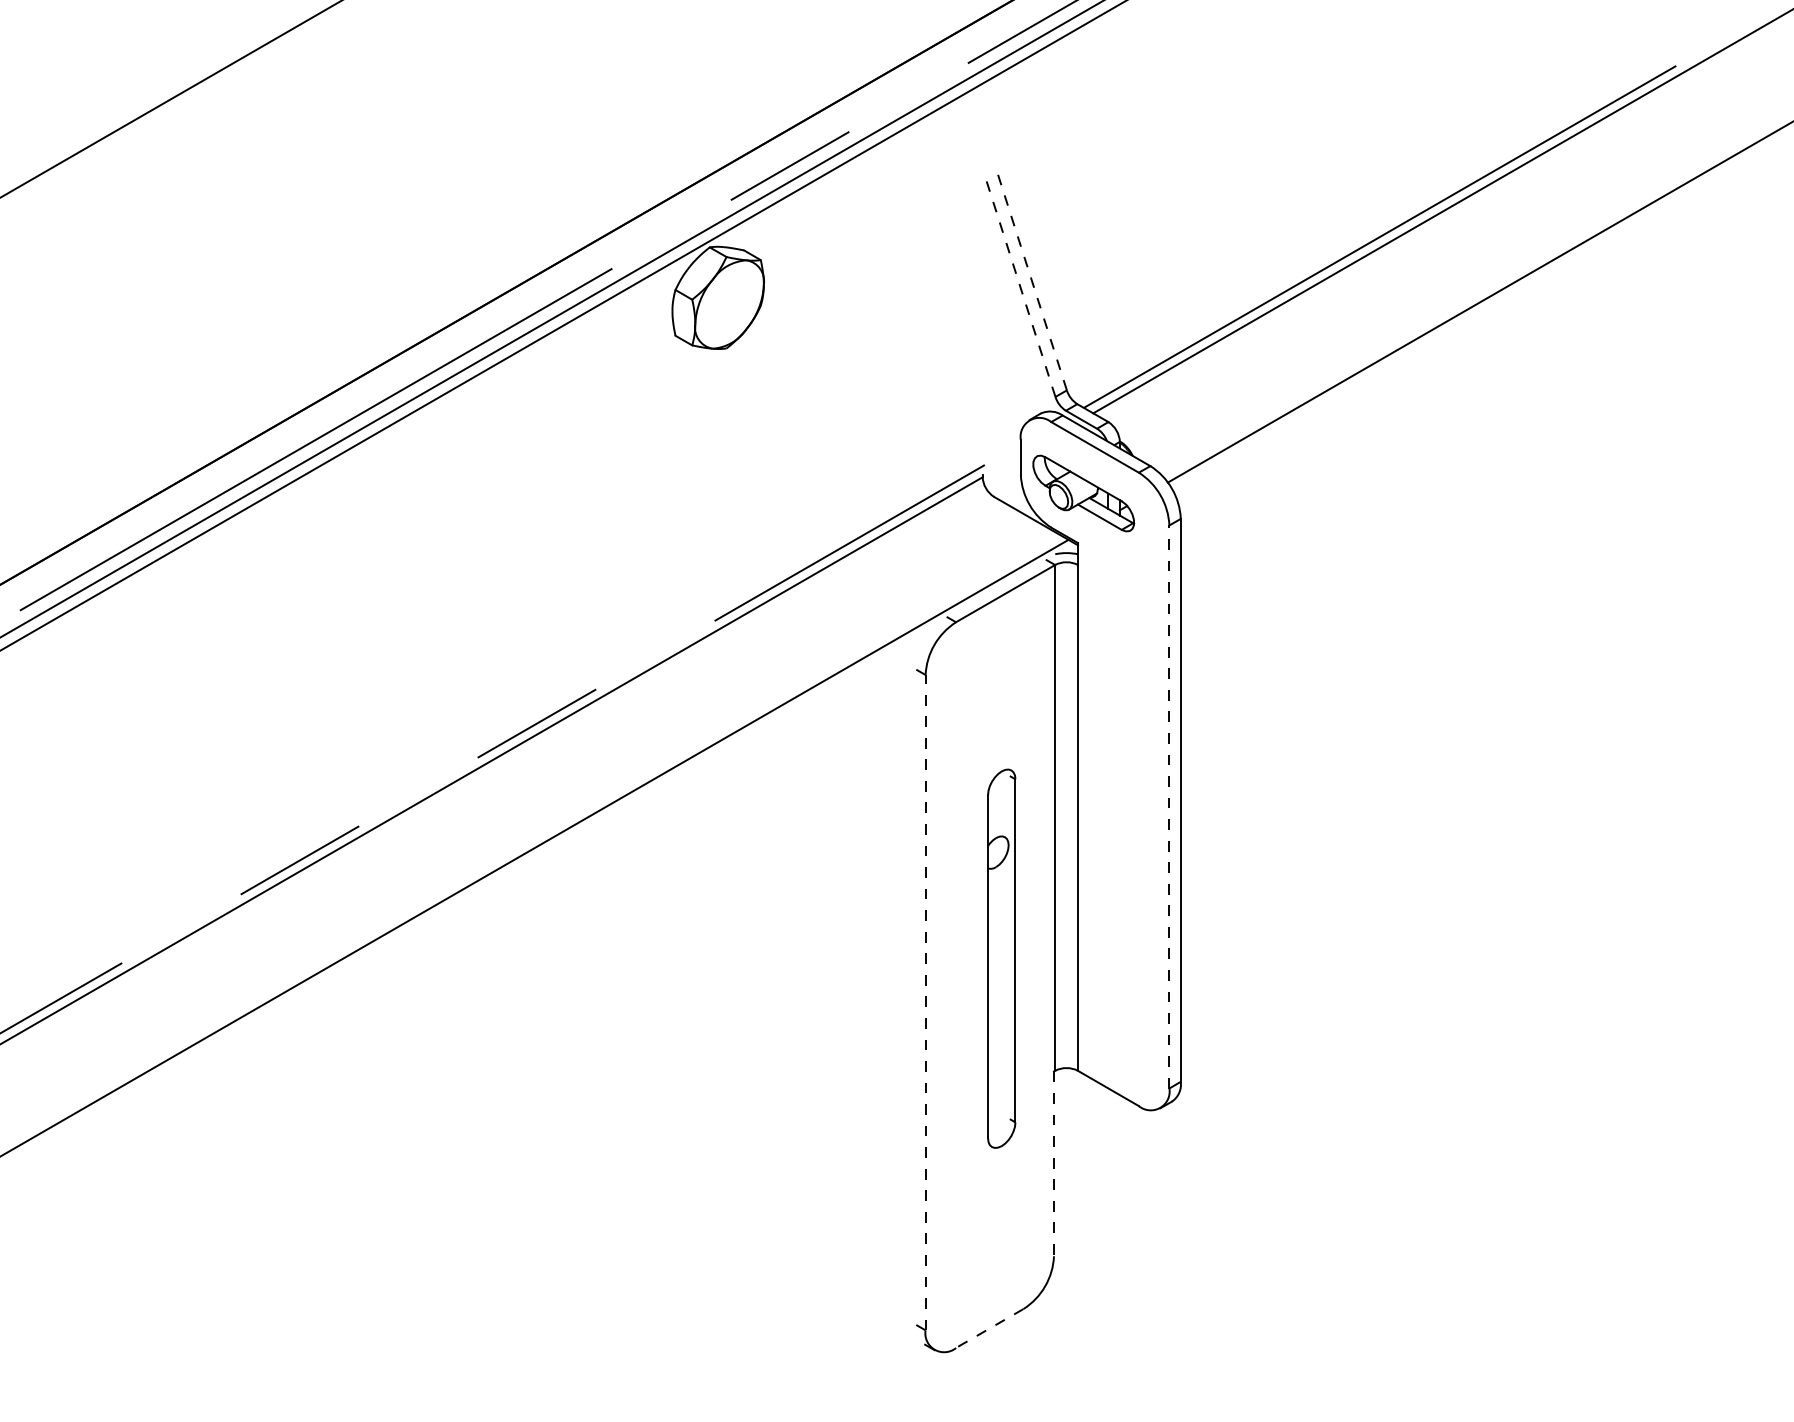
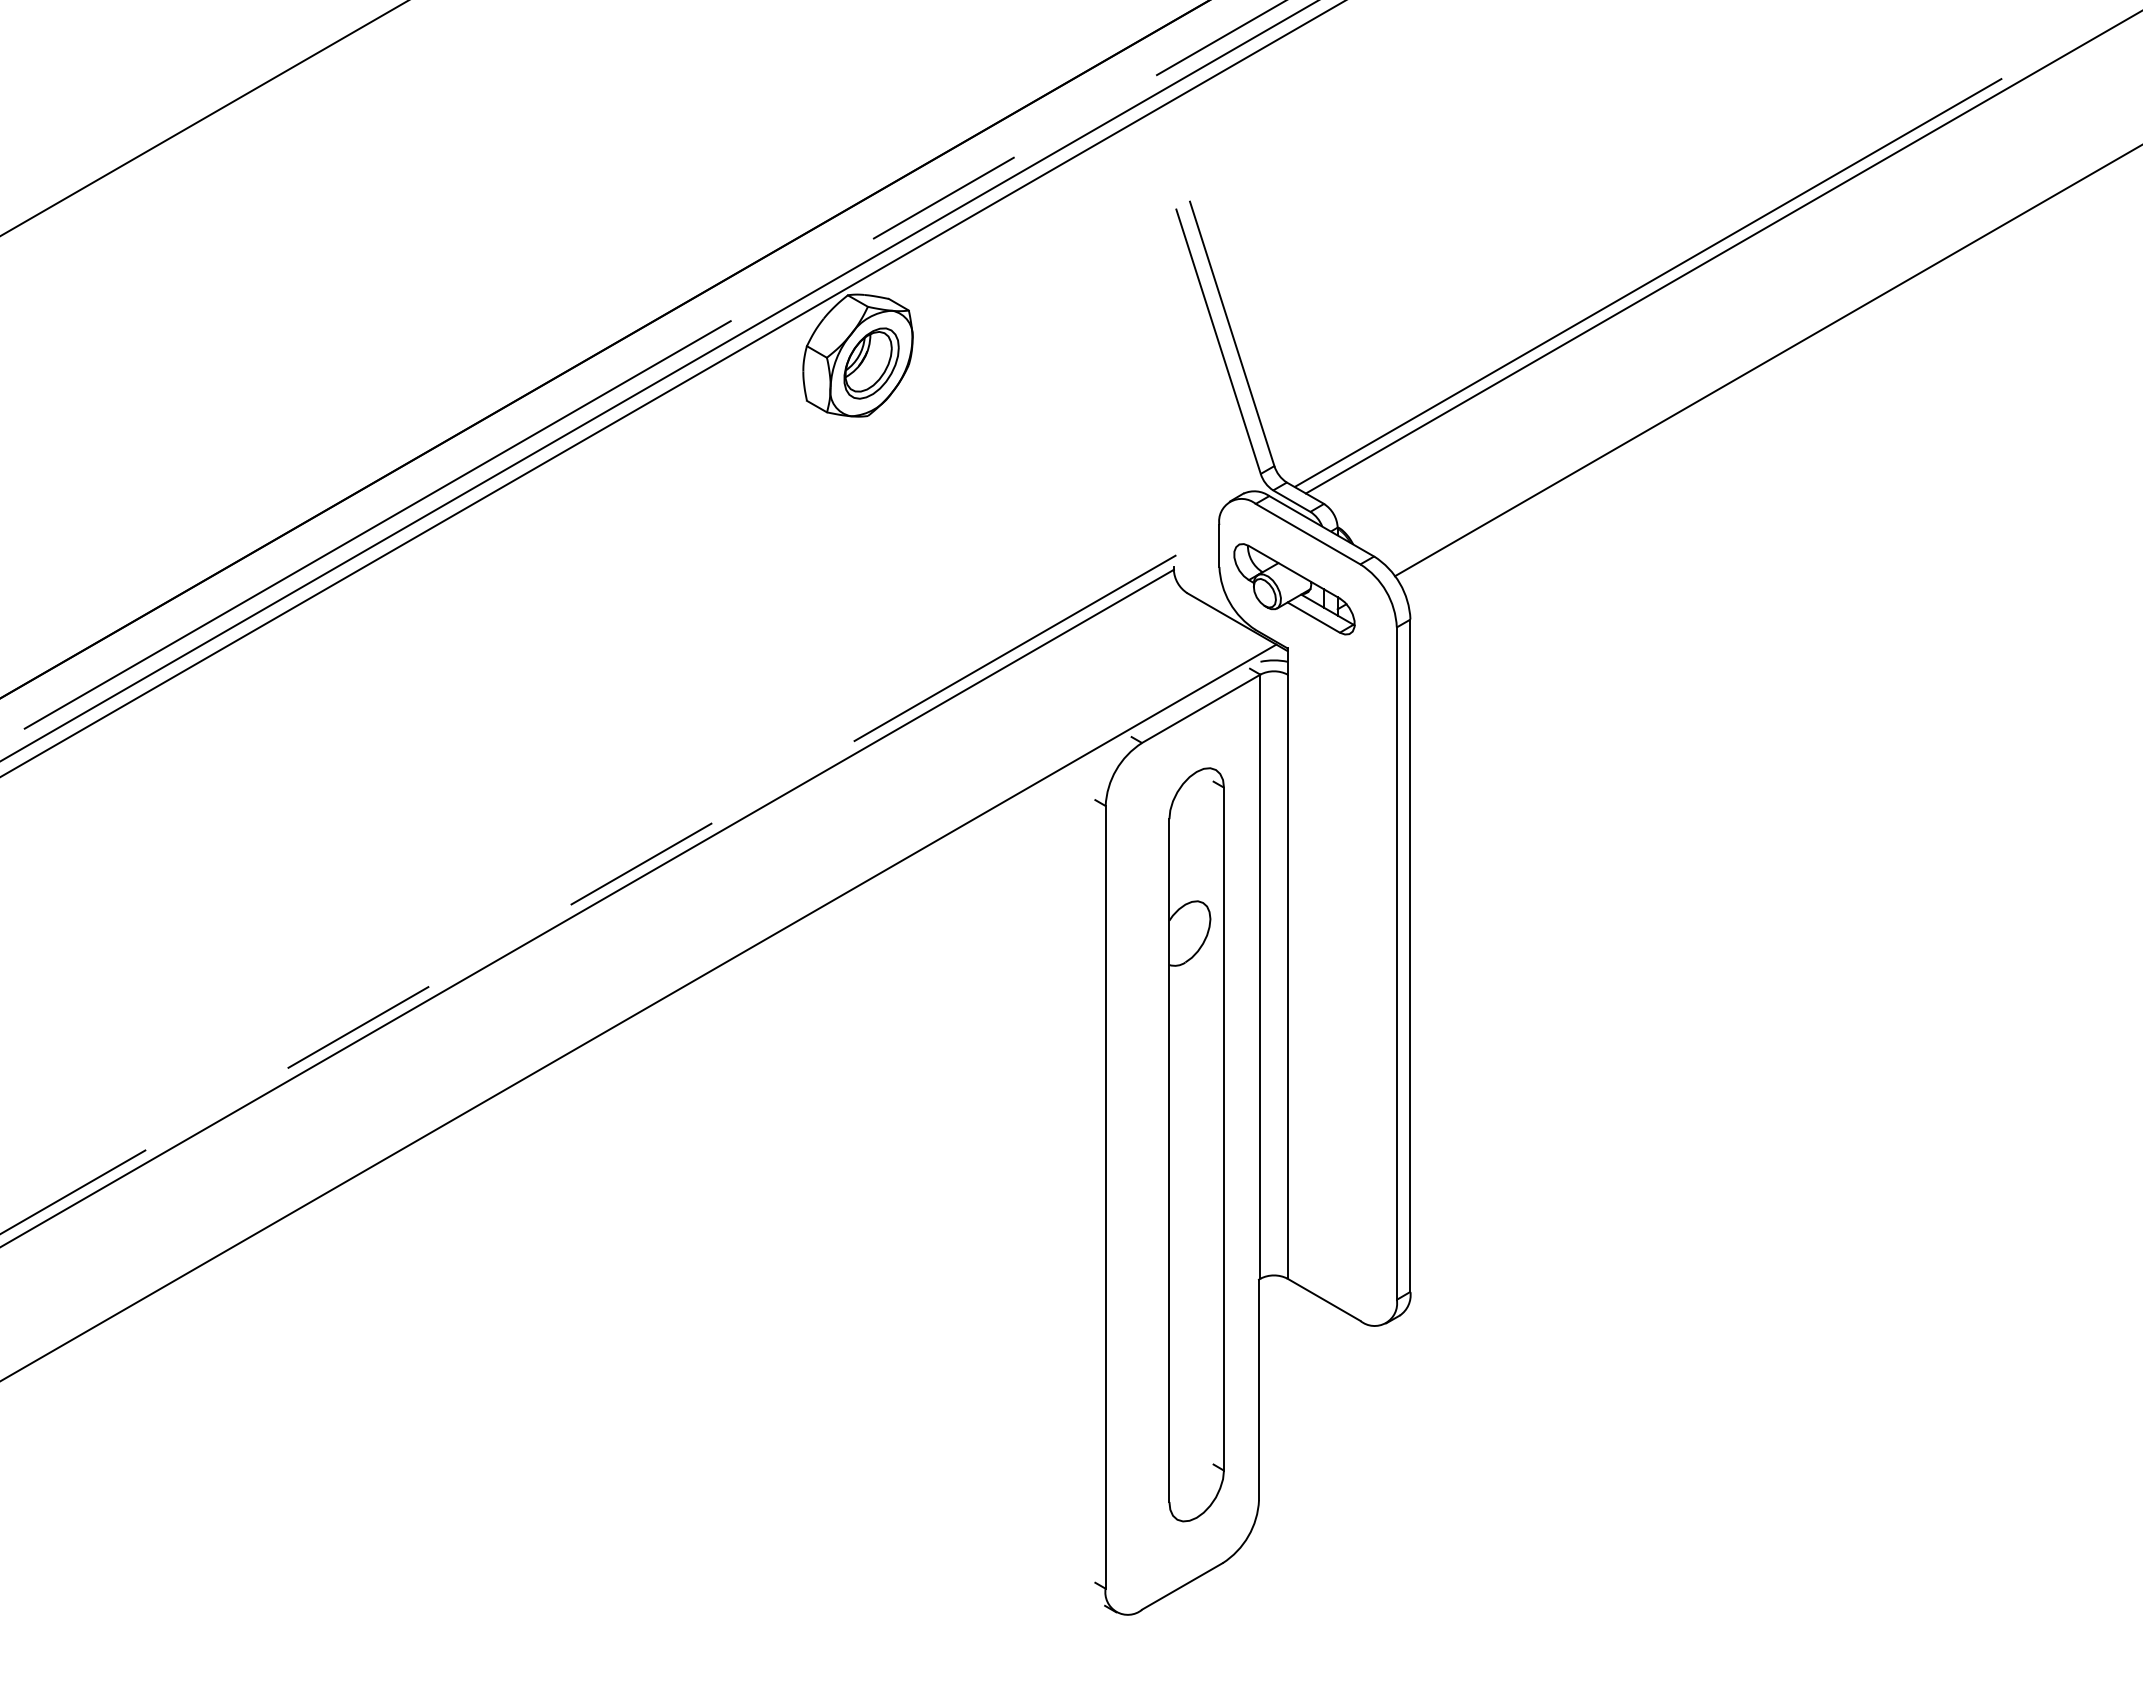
line: (1031, 279) -> (1232, 333), dashed -> solid
line: (1020, 286) -> (1218, 341), dashed -> solid
part: (729, 304) -> (871, 363), added
line: (1169, 806) -> (1396, 963), dashed -> solid
part: (1001, 958) -> (1196, 1144), size x1.67
line: (925, 1001) -> (1105, 1196), dashed -> solid
line: (1053, 1164) -> (1258, 1390), dashed -> solid
line: (989, 1328) -> (1181, 1586), dashed -> solid

